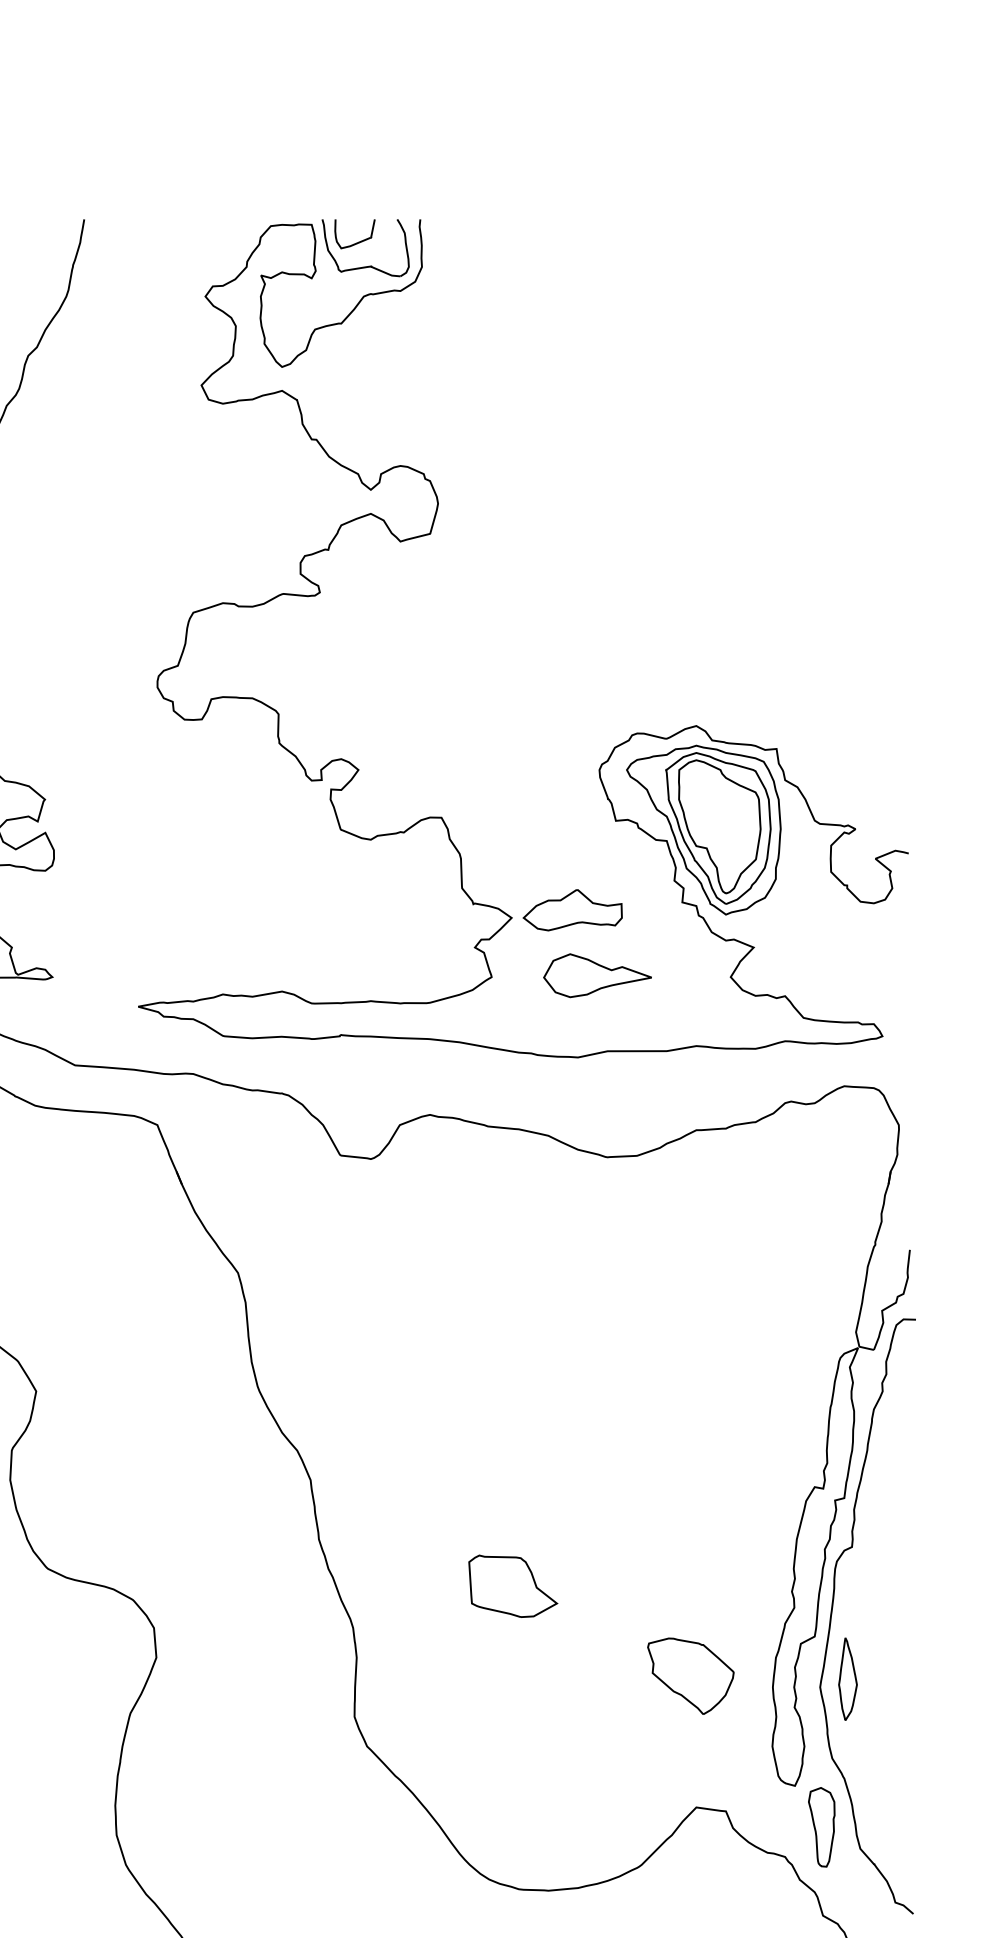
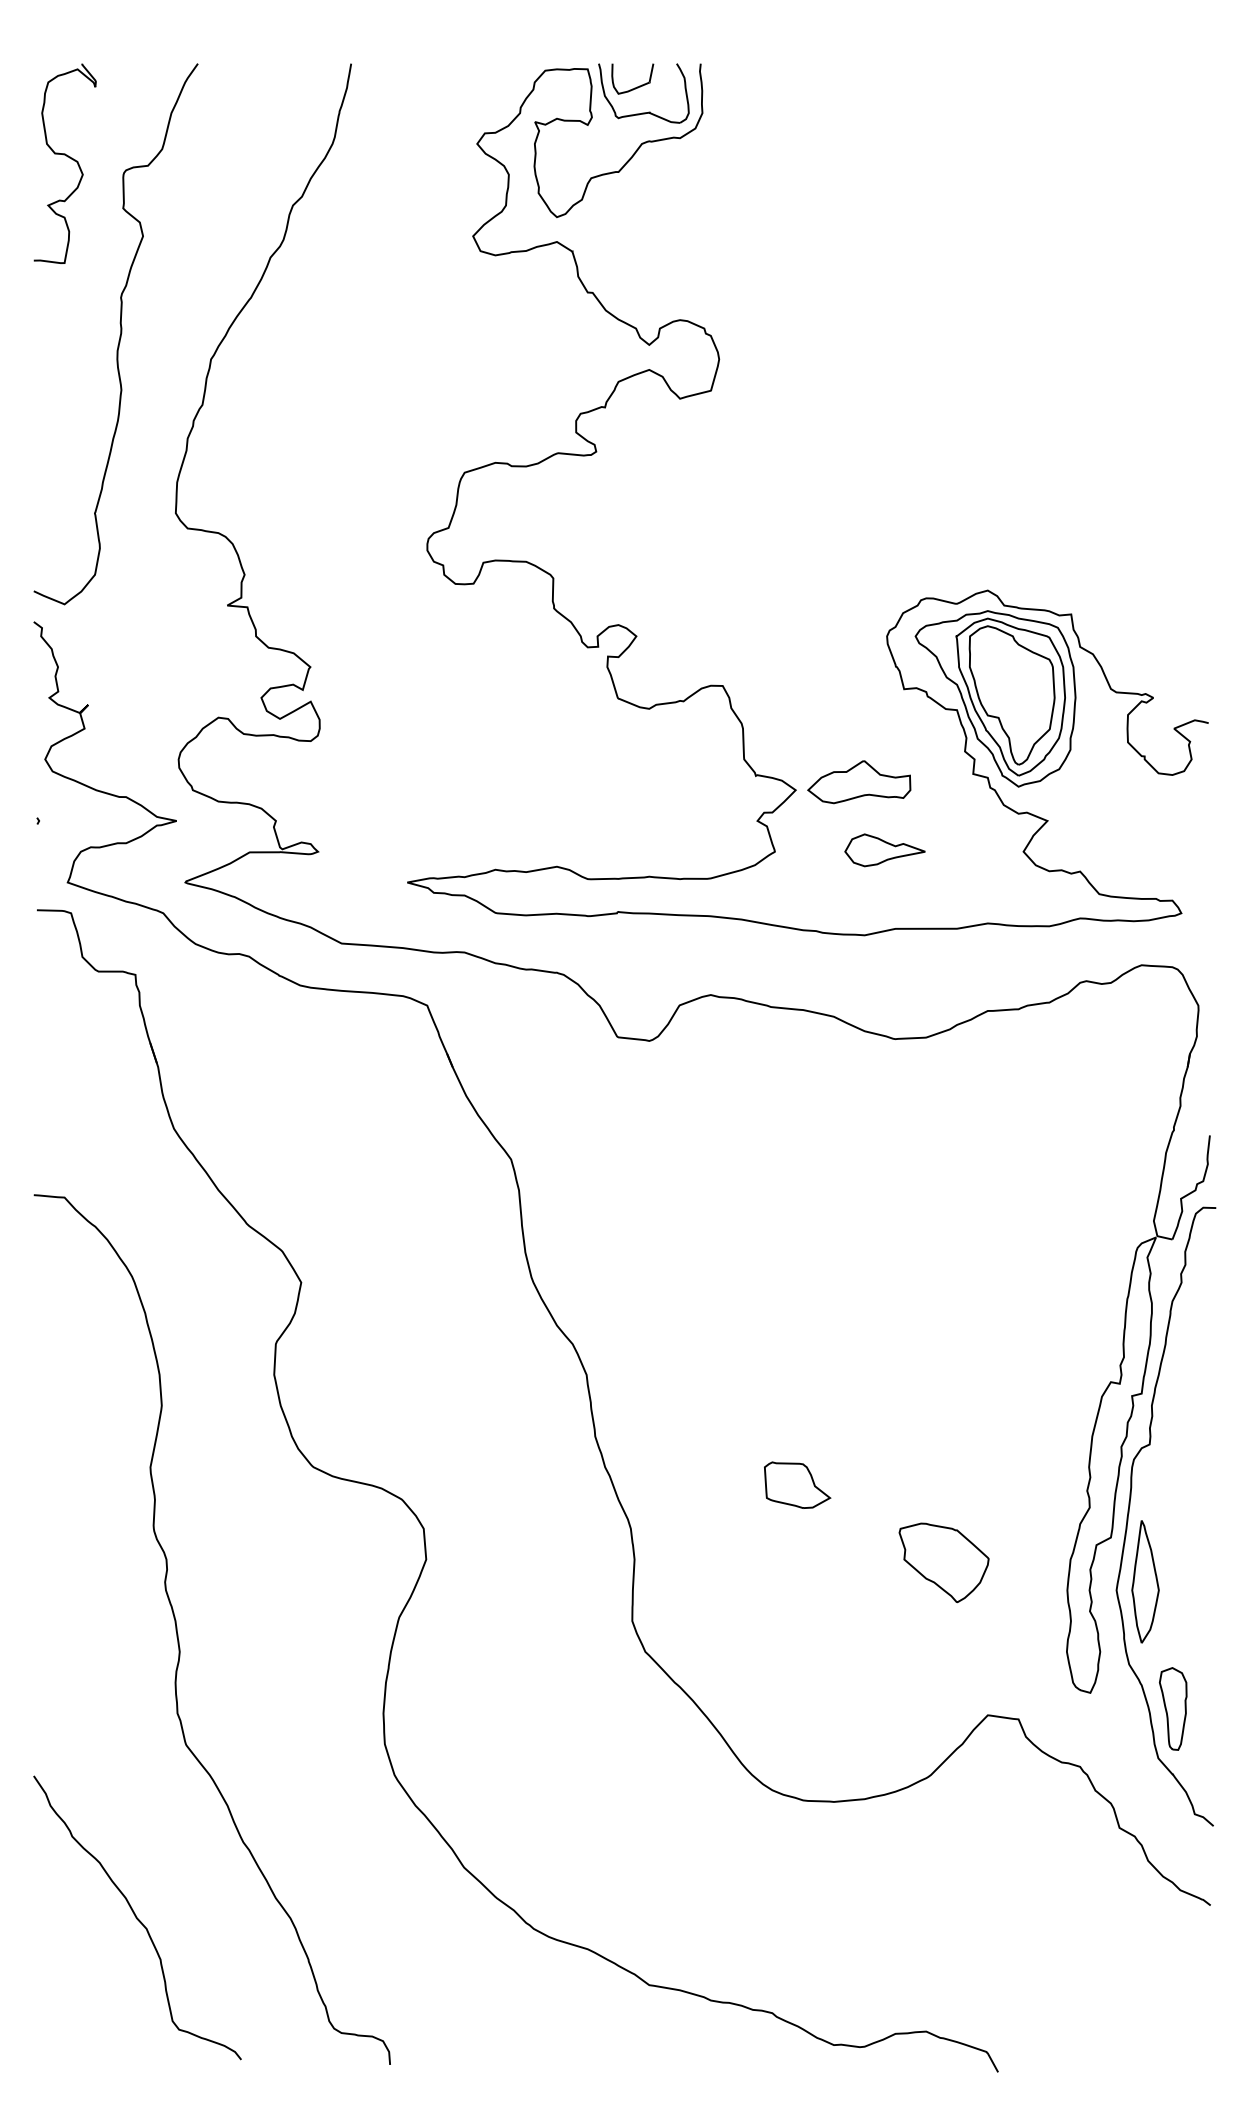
part: (597, 975) -> (884, 850), size x0.71
part: (513, 1585) -> (797, 1484), size x0.71
part: (690, 1675) -> (943, 1562), moved
part: (847, 1678) -> (1145, 1581), size x1.43
part: (822, 1826) -> (1173, 1708), moved

